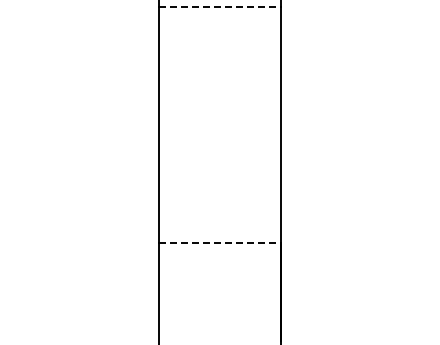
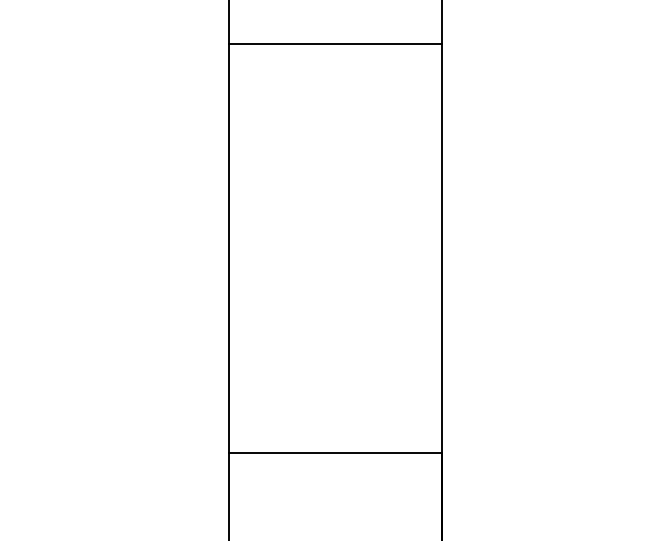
line: (220, 7) -> (336, 44), dashed -> solid
line: (220, 243) -> (336, 453), dashed -> solid

